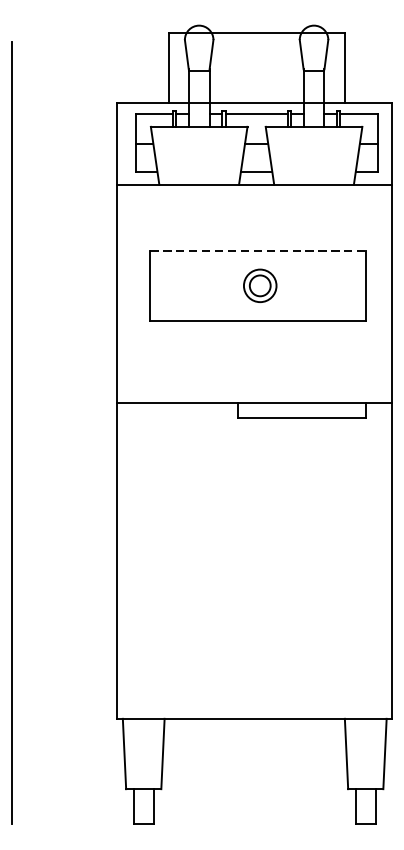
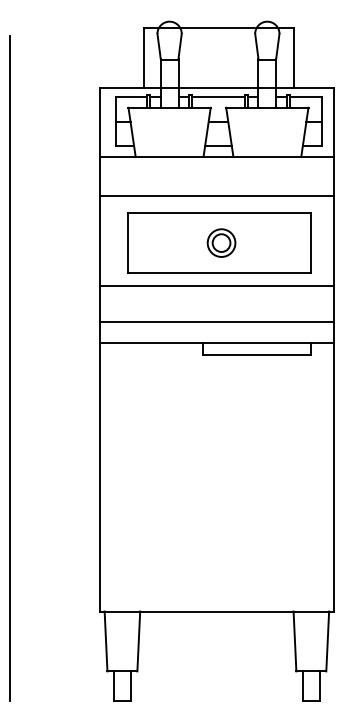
line: (254, 229) -> (216, 195), added
line: (257, 251) -> (219, 213), dashed -> solid
line: (254, 336) -> (216, 286), added
line: (254, 379) -> (216, 322), added

